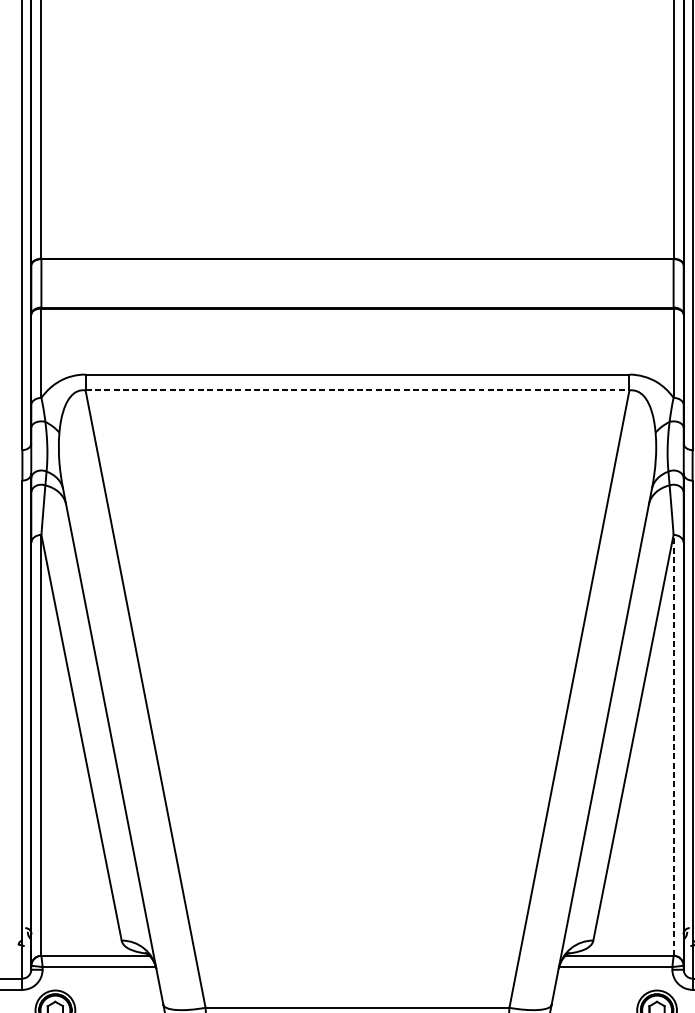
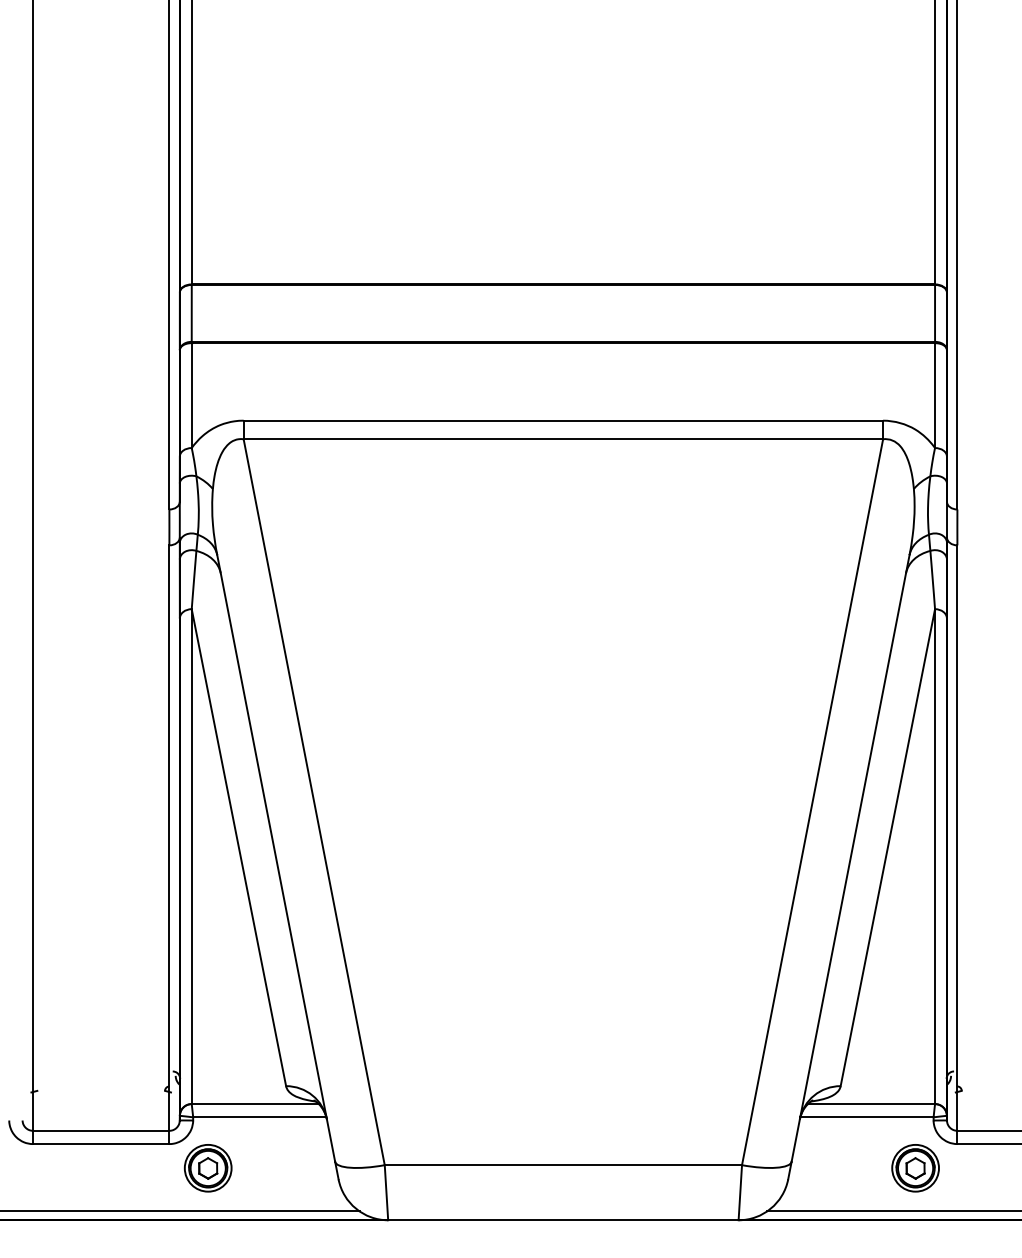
line: (357, 390) -> (563, 439), dashed -> solid
line: (673, 745) -> (935, 856), dashed -> solid

